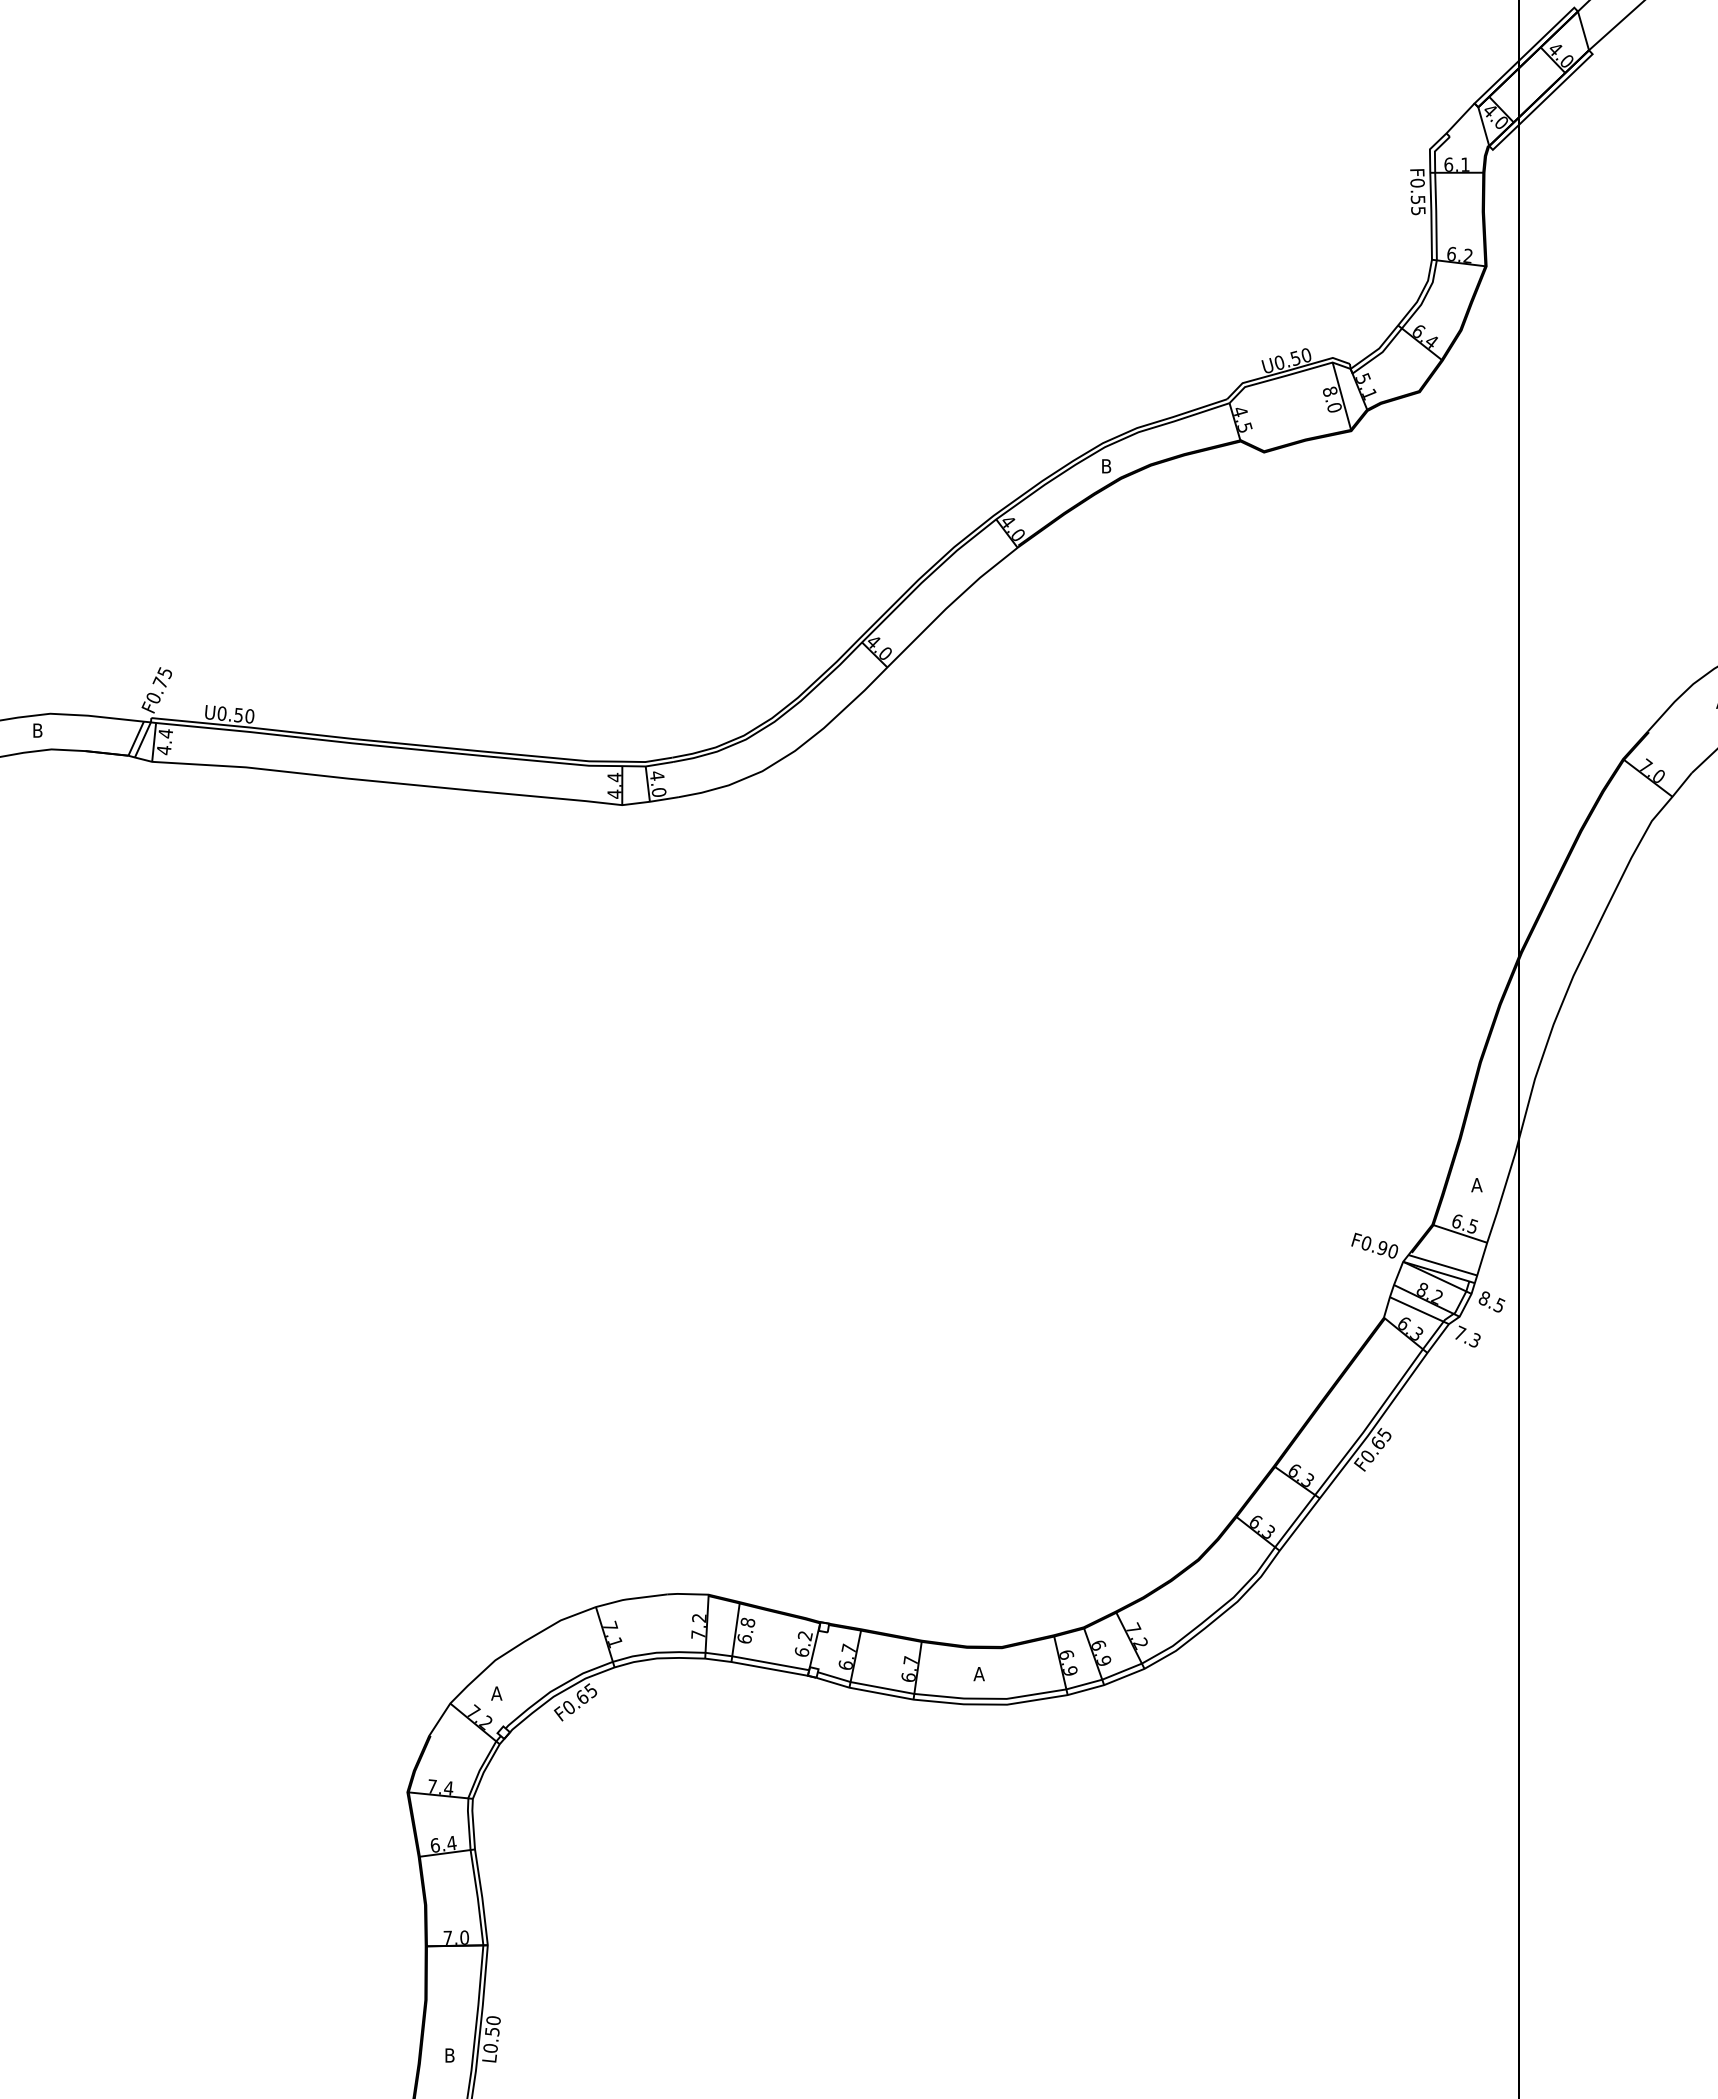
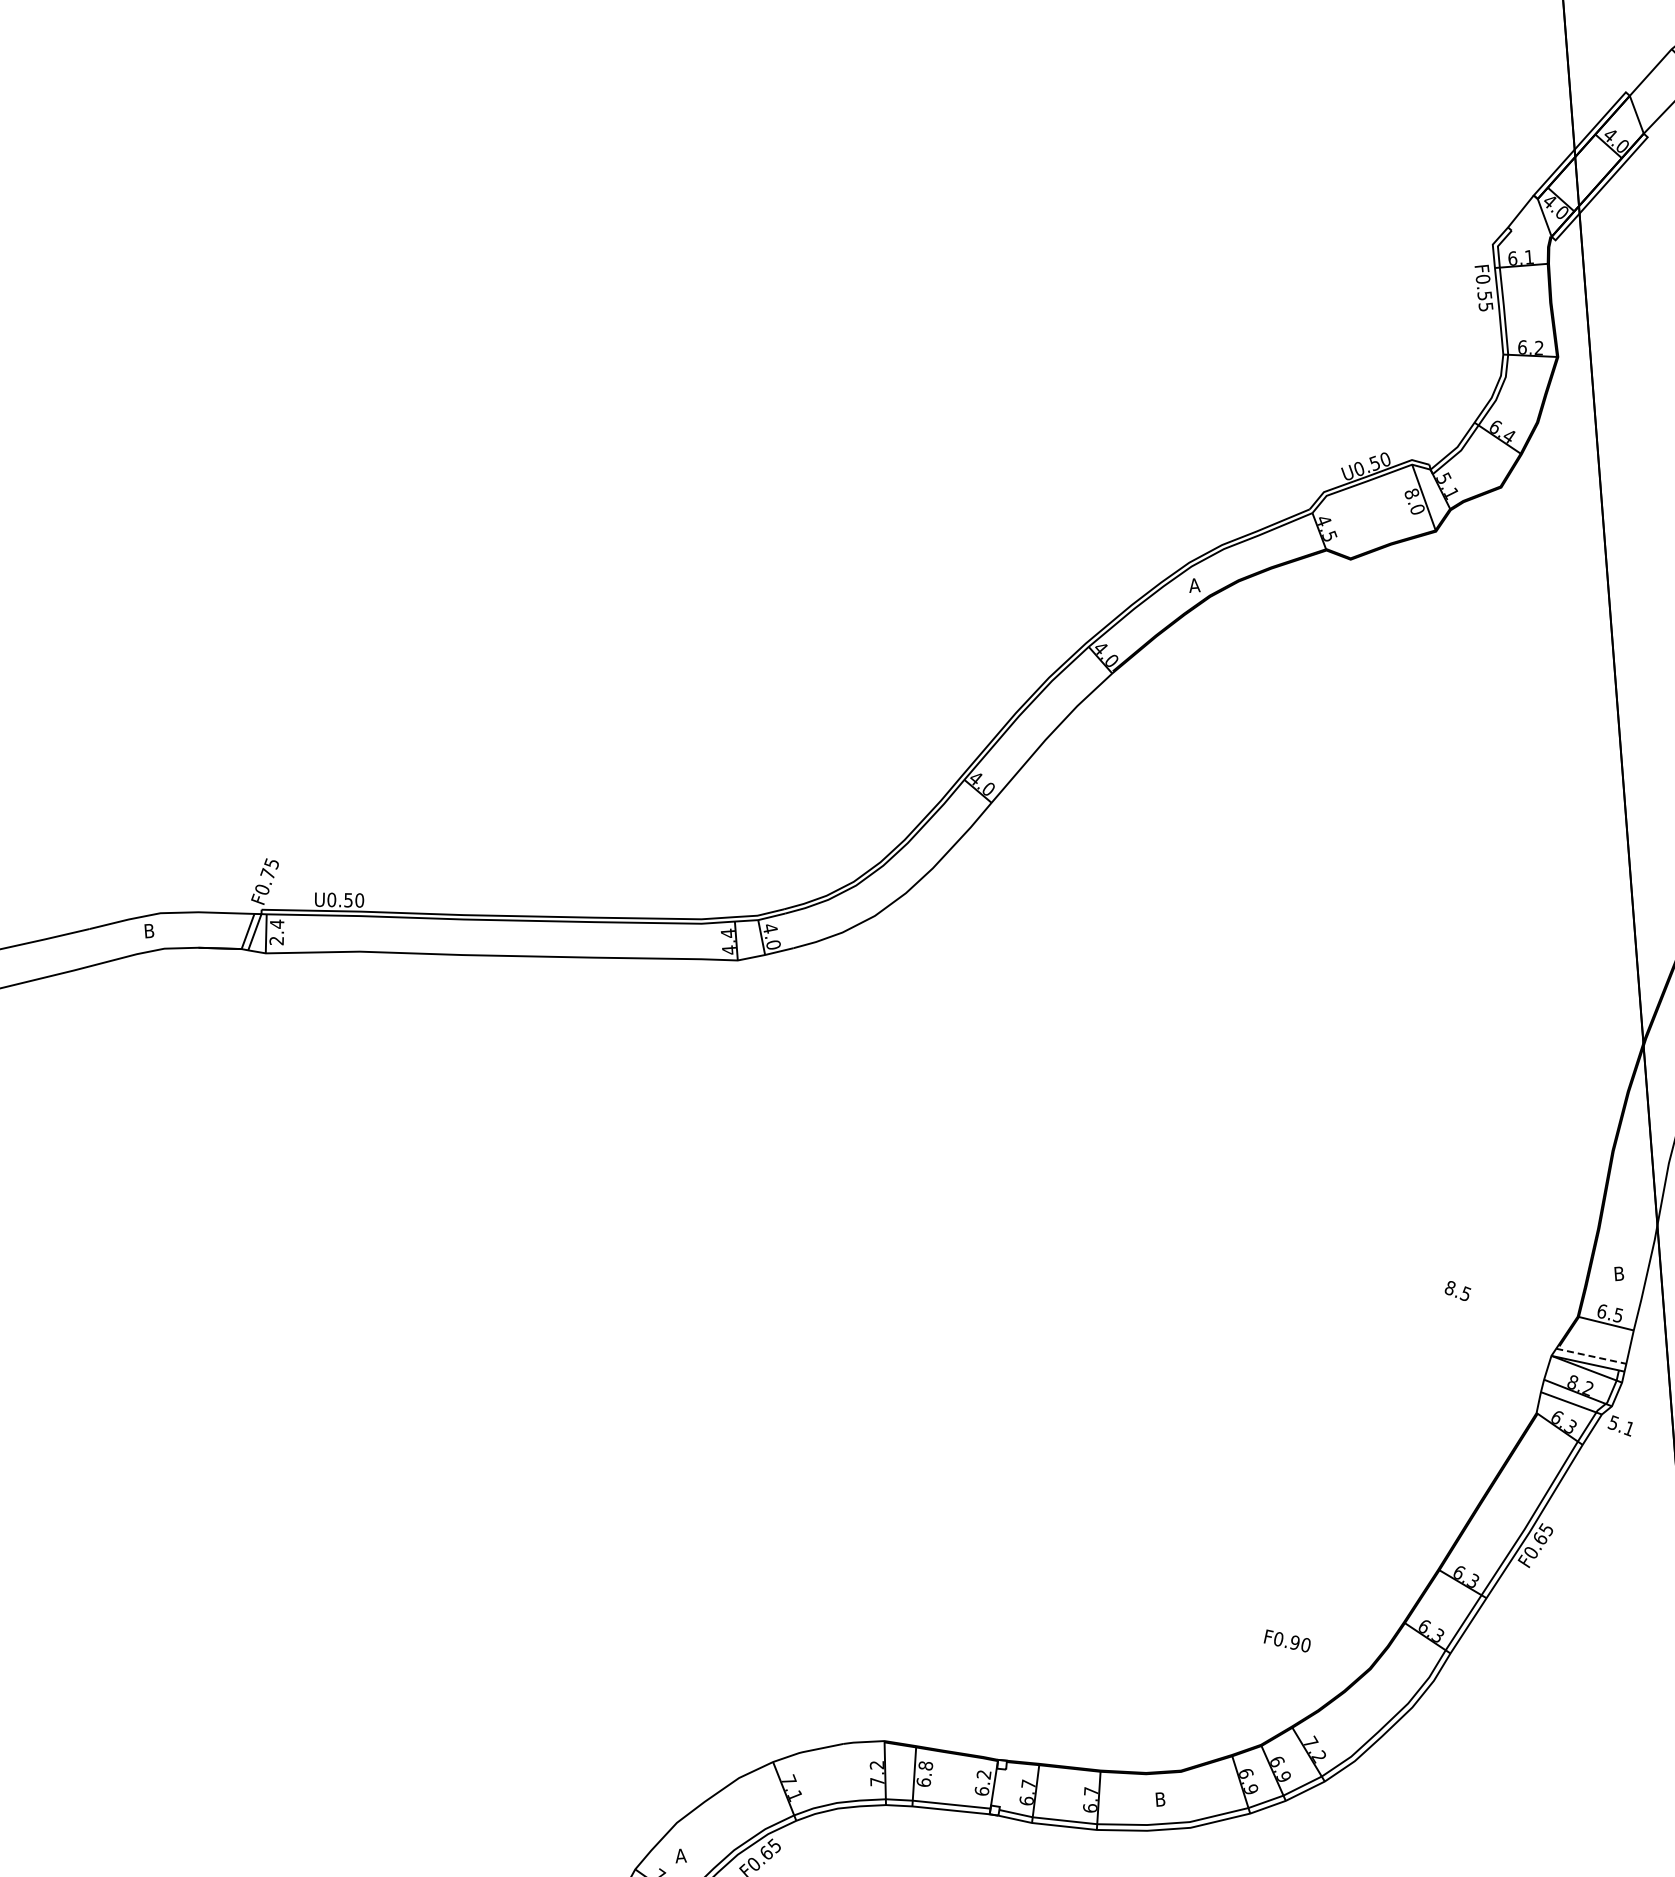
text: (1106, 466) -> (1194, 585), B -> A
text: (163, 750) -> (276, 941), 4.4 -> 2.4
text: (1476, 1185) -> (1618, 1274), A -> B
text: (1374, 1245) -> (1286, 1640), moved
line: (1442, 1265) -> (1590, 1356), solid -> dashed
text: (1491, 1301) -> (1457, 1290), moved
text: (1466, 1336) -> (1620, 1425), 7.3 -> 5.1
text: (978, 1674) -> (1159, 1799), A -> B

